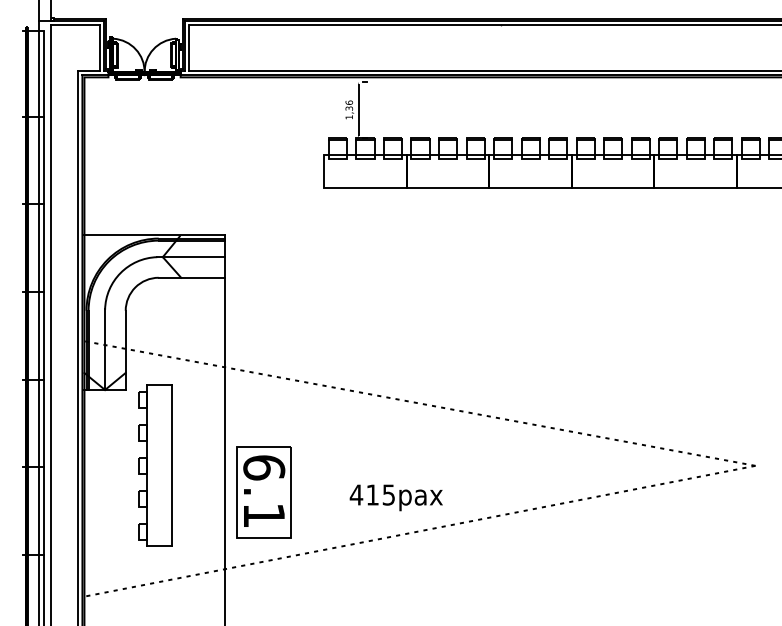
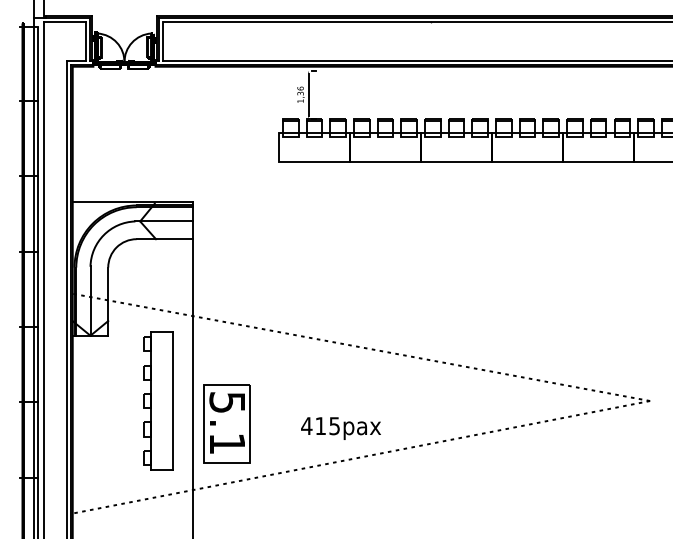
part: (155, 465) -> (158, 400), moved
text: (264, 467) -> (227, 402), 6.1 -> 5.1

